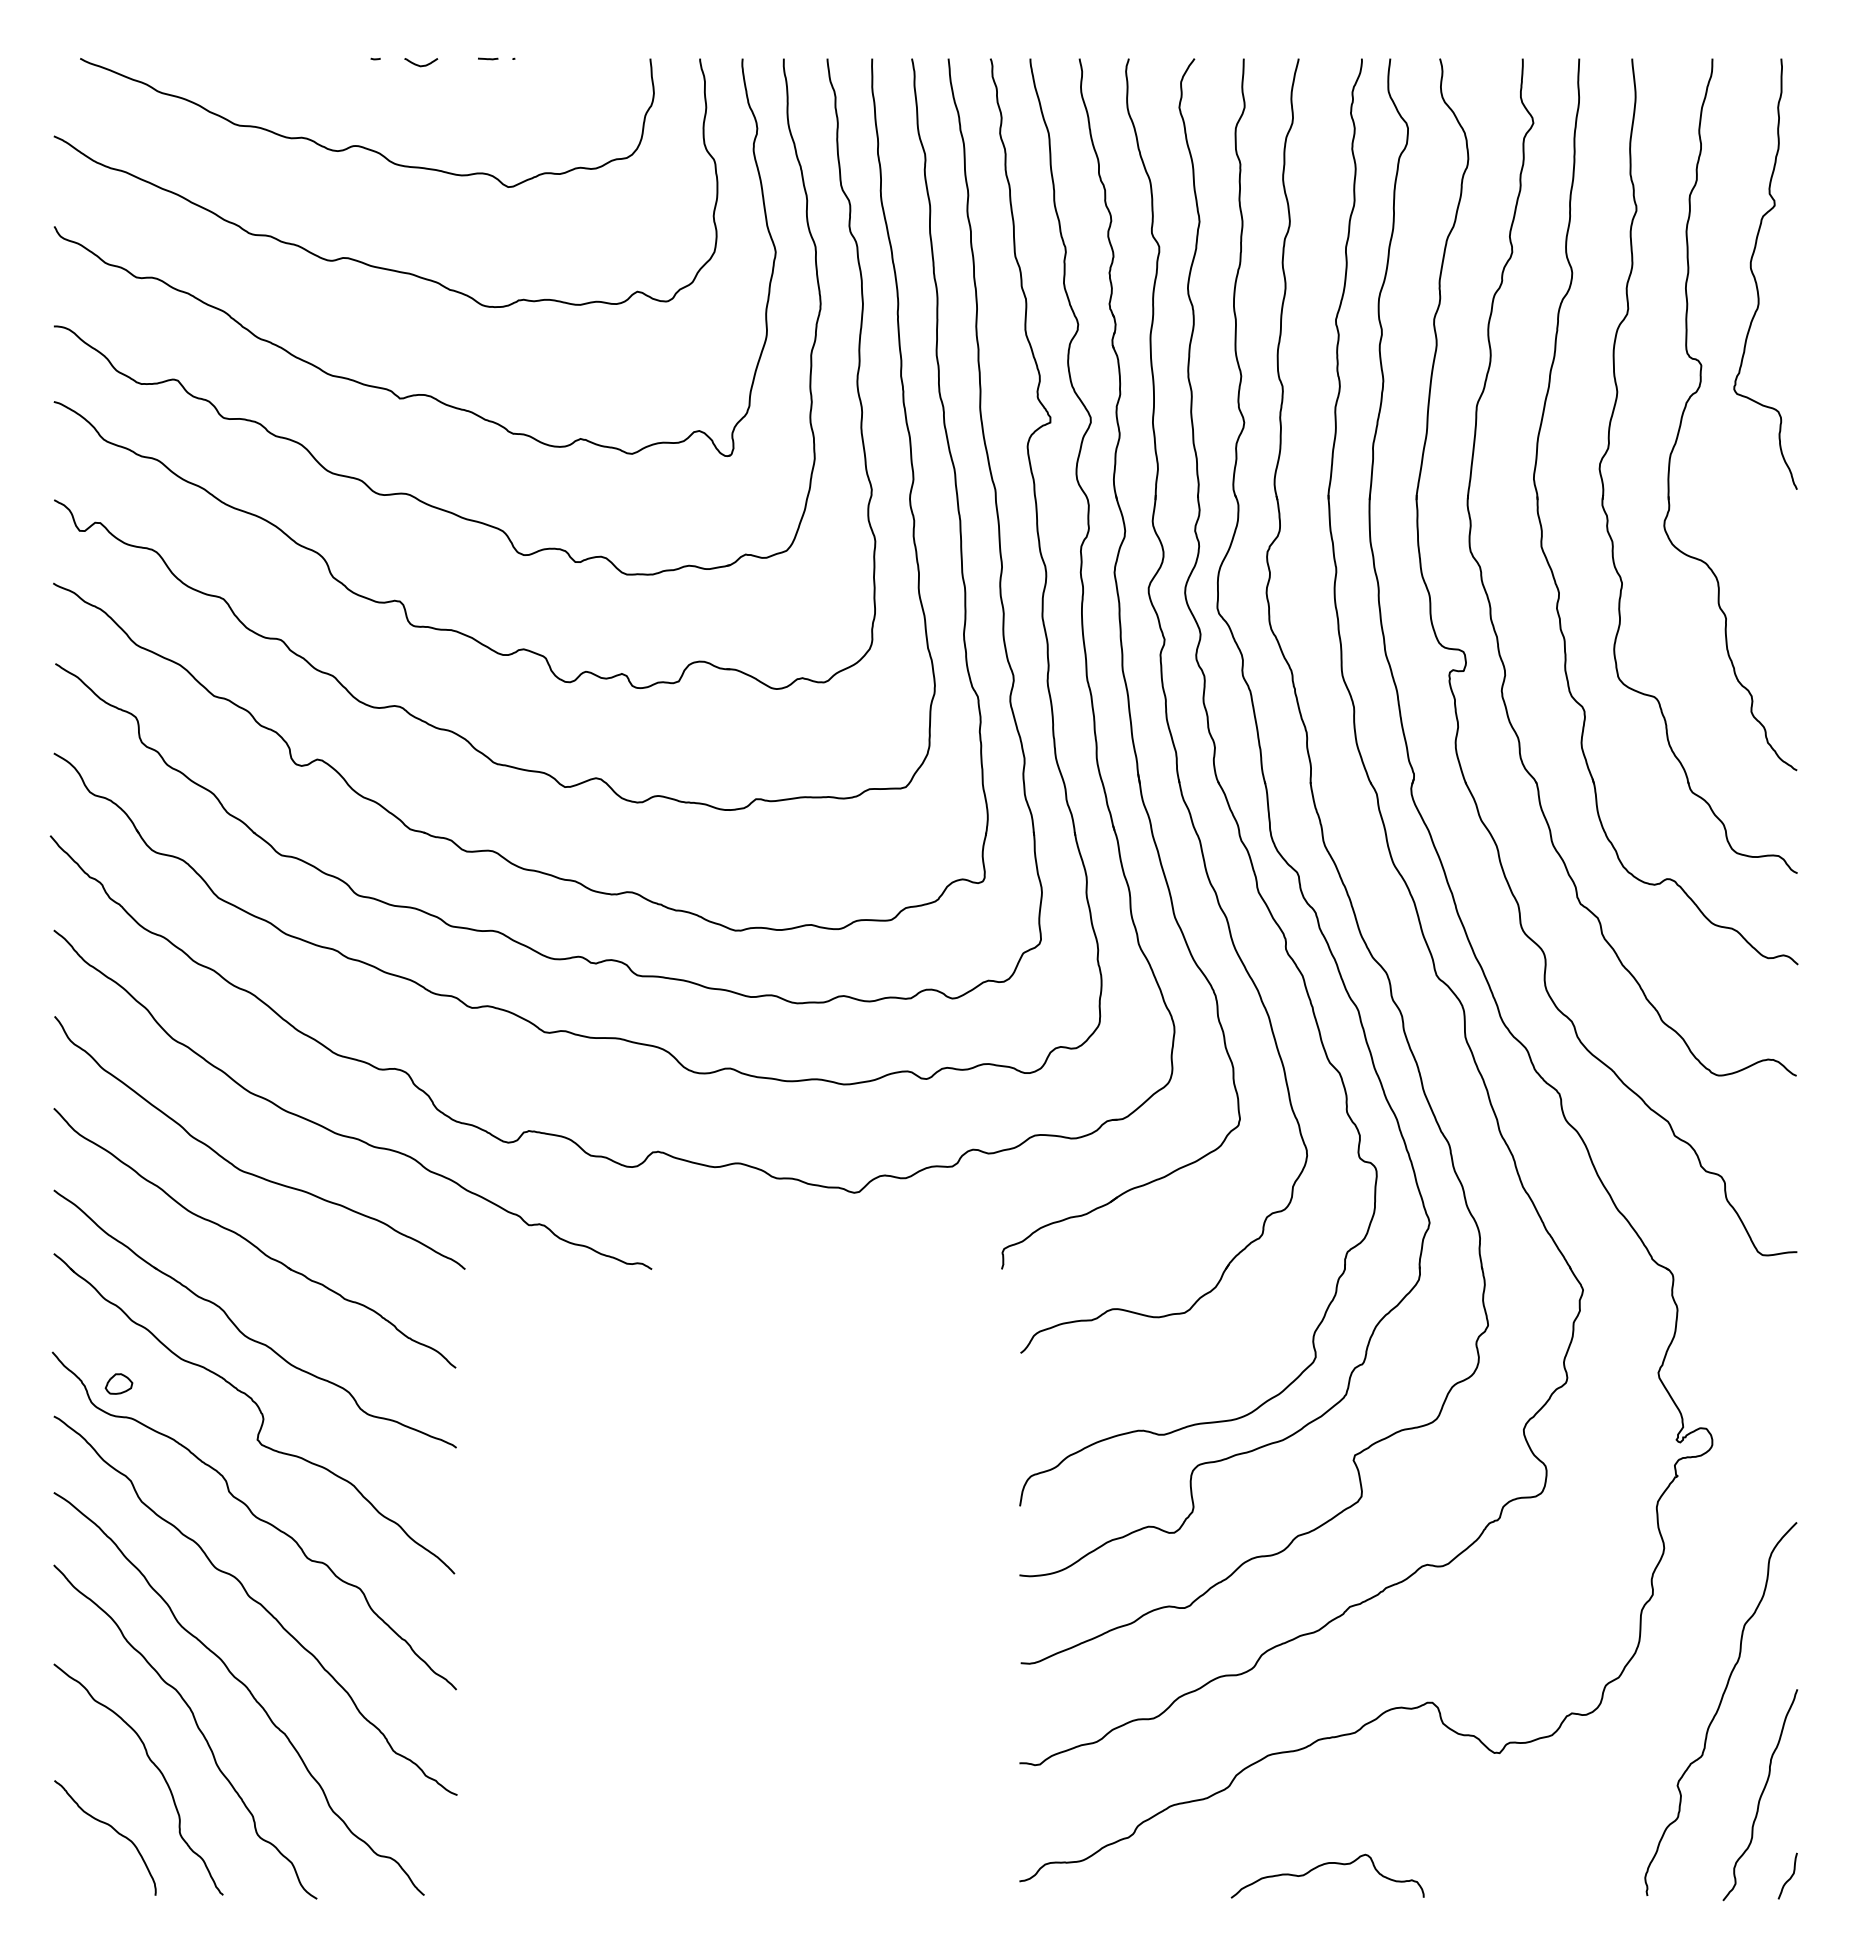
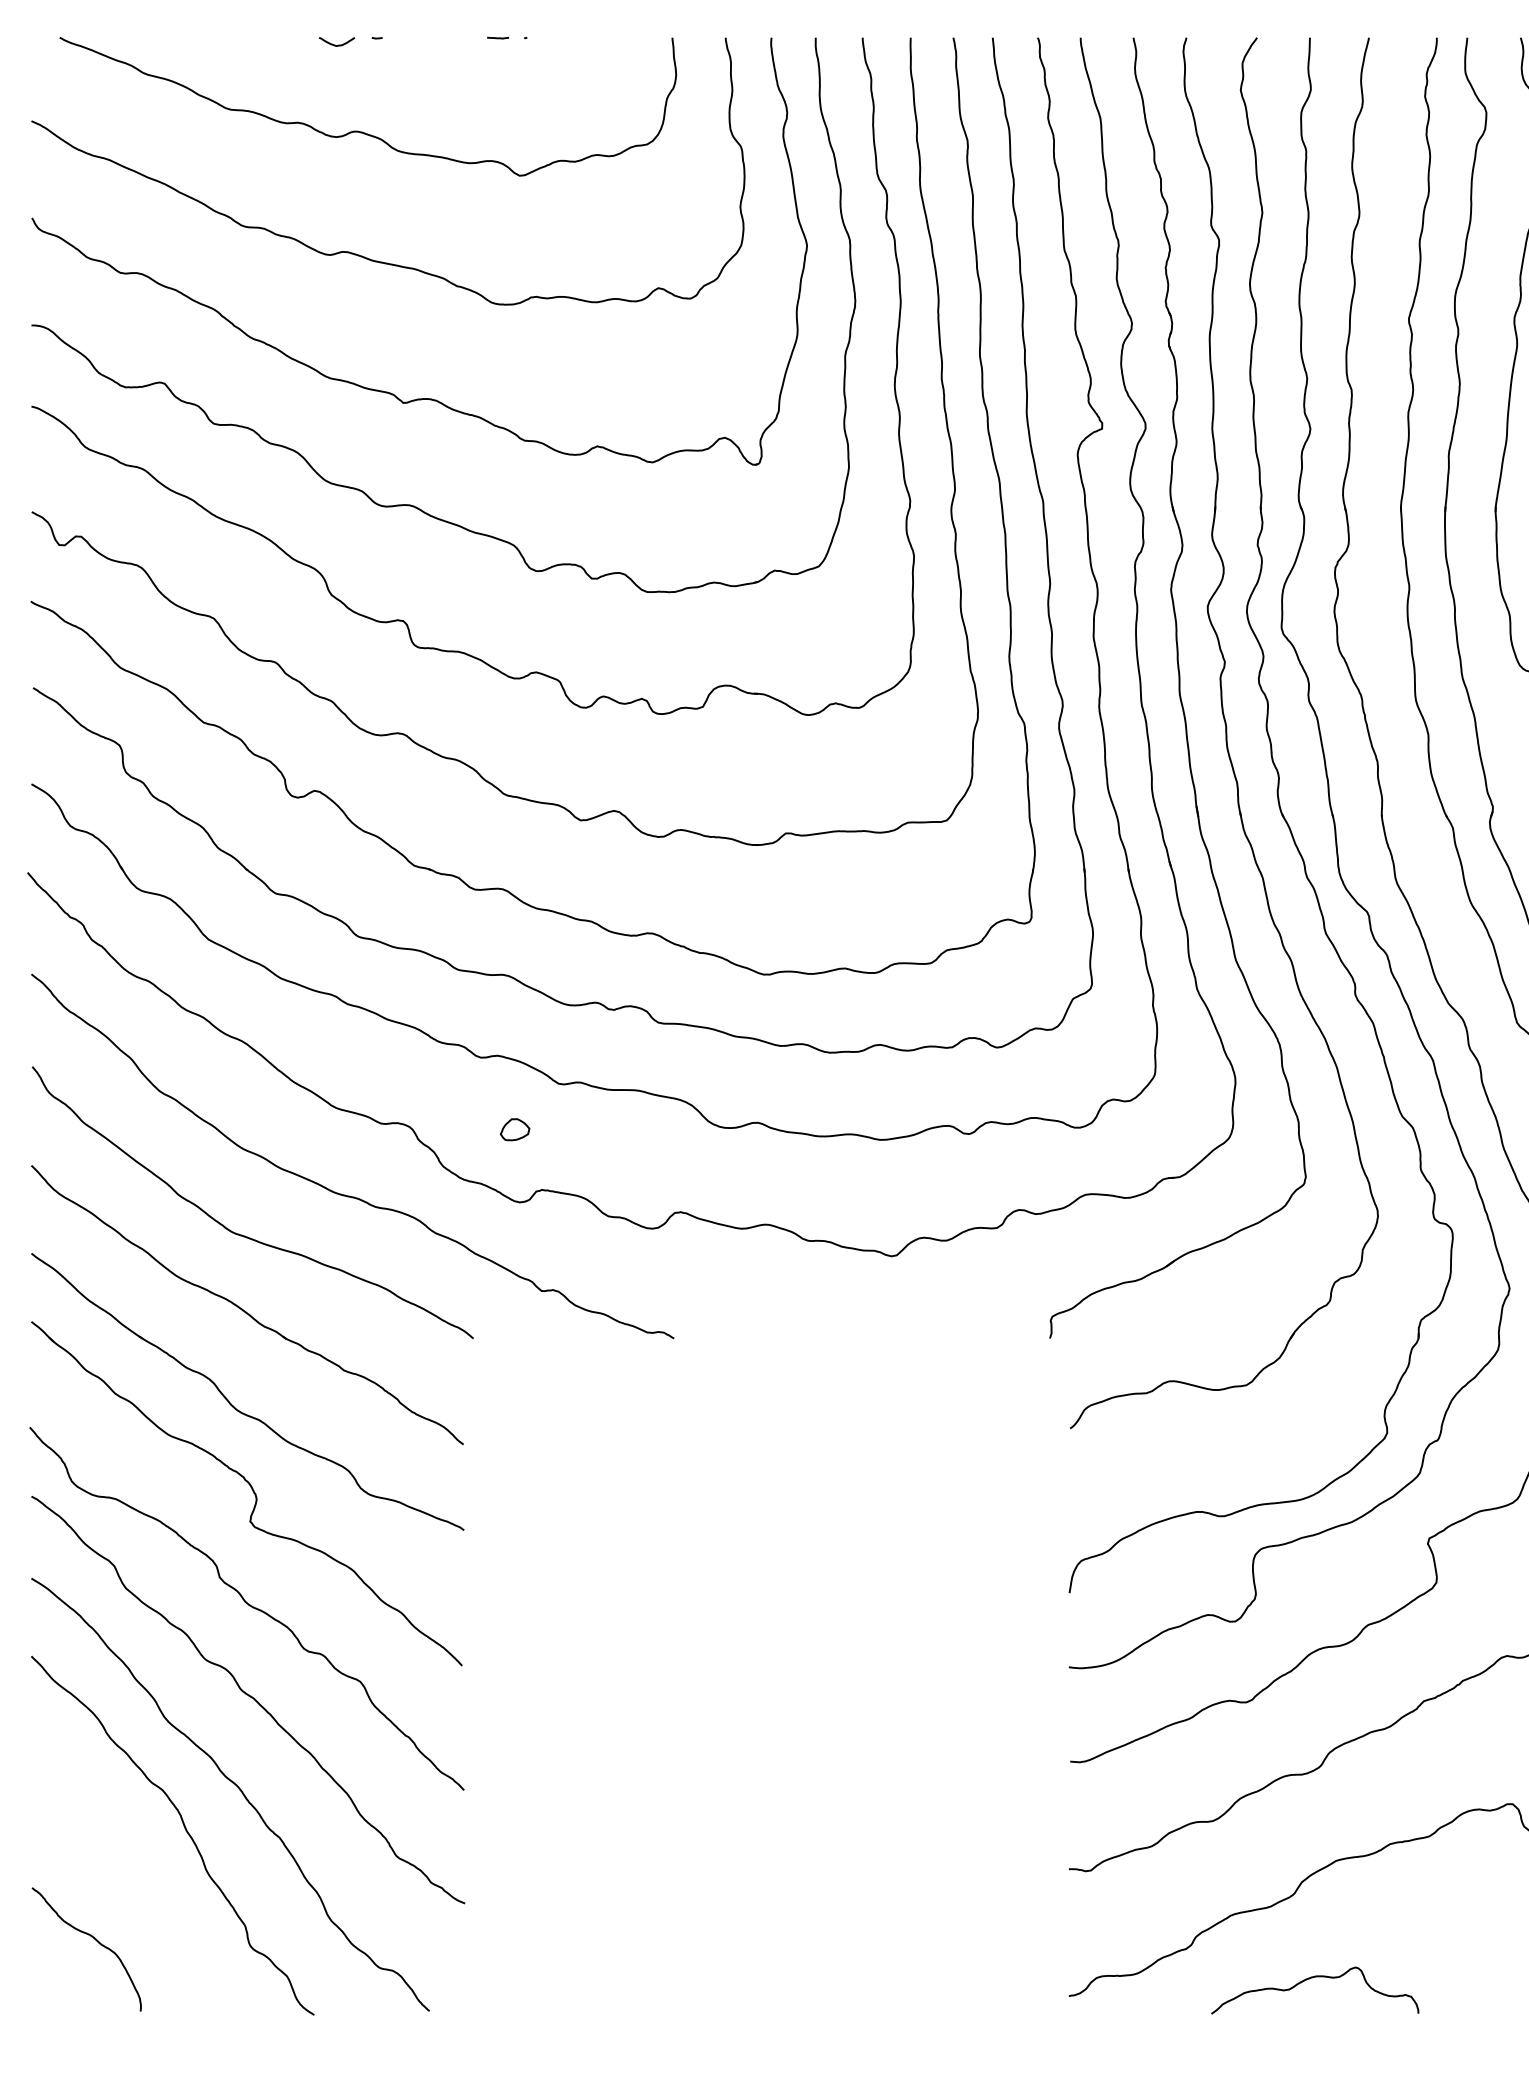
curve: (421, 65) -> (337, 45), moved
part: (118, 1383) -> (514, 1129), moved
curve: (156, 1768) -> (141, 1874), removed
curve: (1323, 1865) -> (1310, 1979), moved

